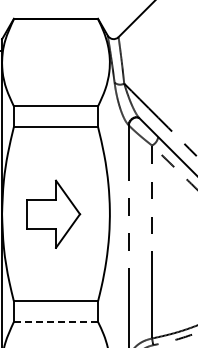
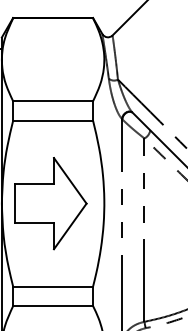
part: (53, 214) -> (50, 203), size x1.43
line: (56, 321) -> (53, 305), dashed -> solid

